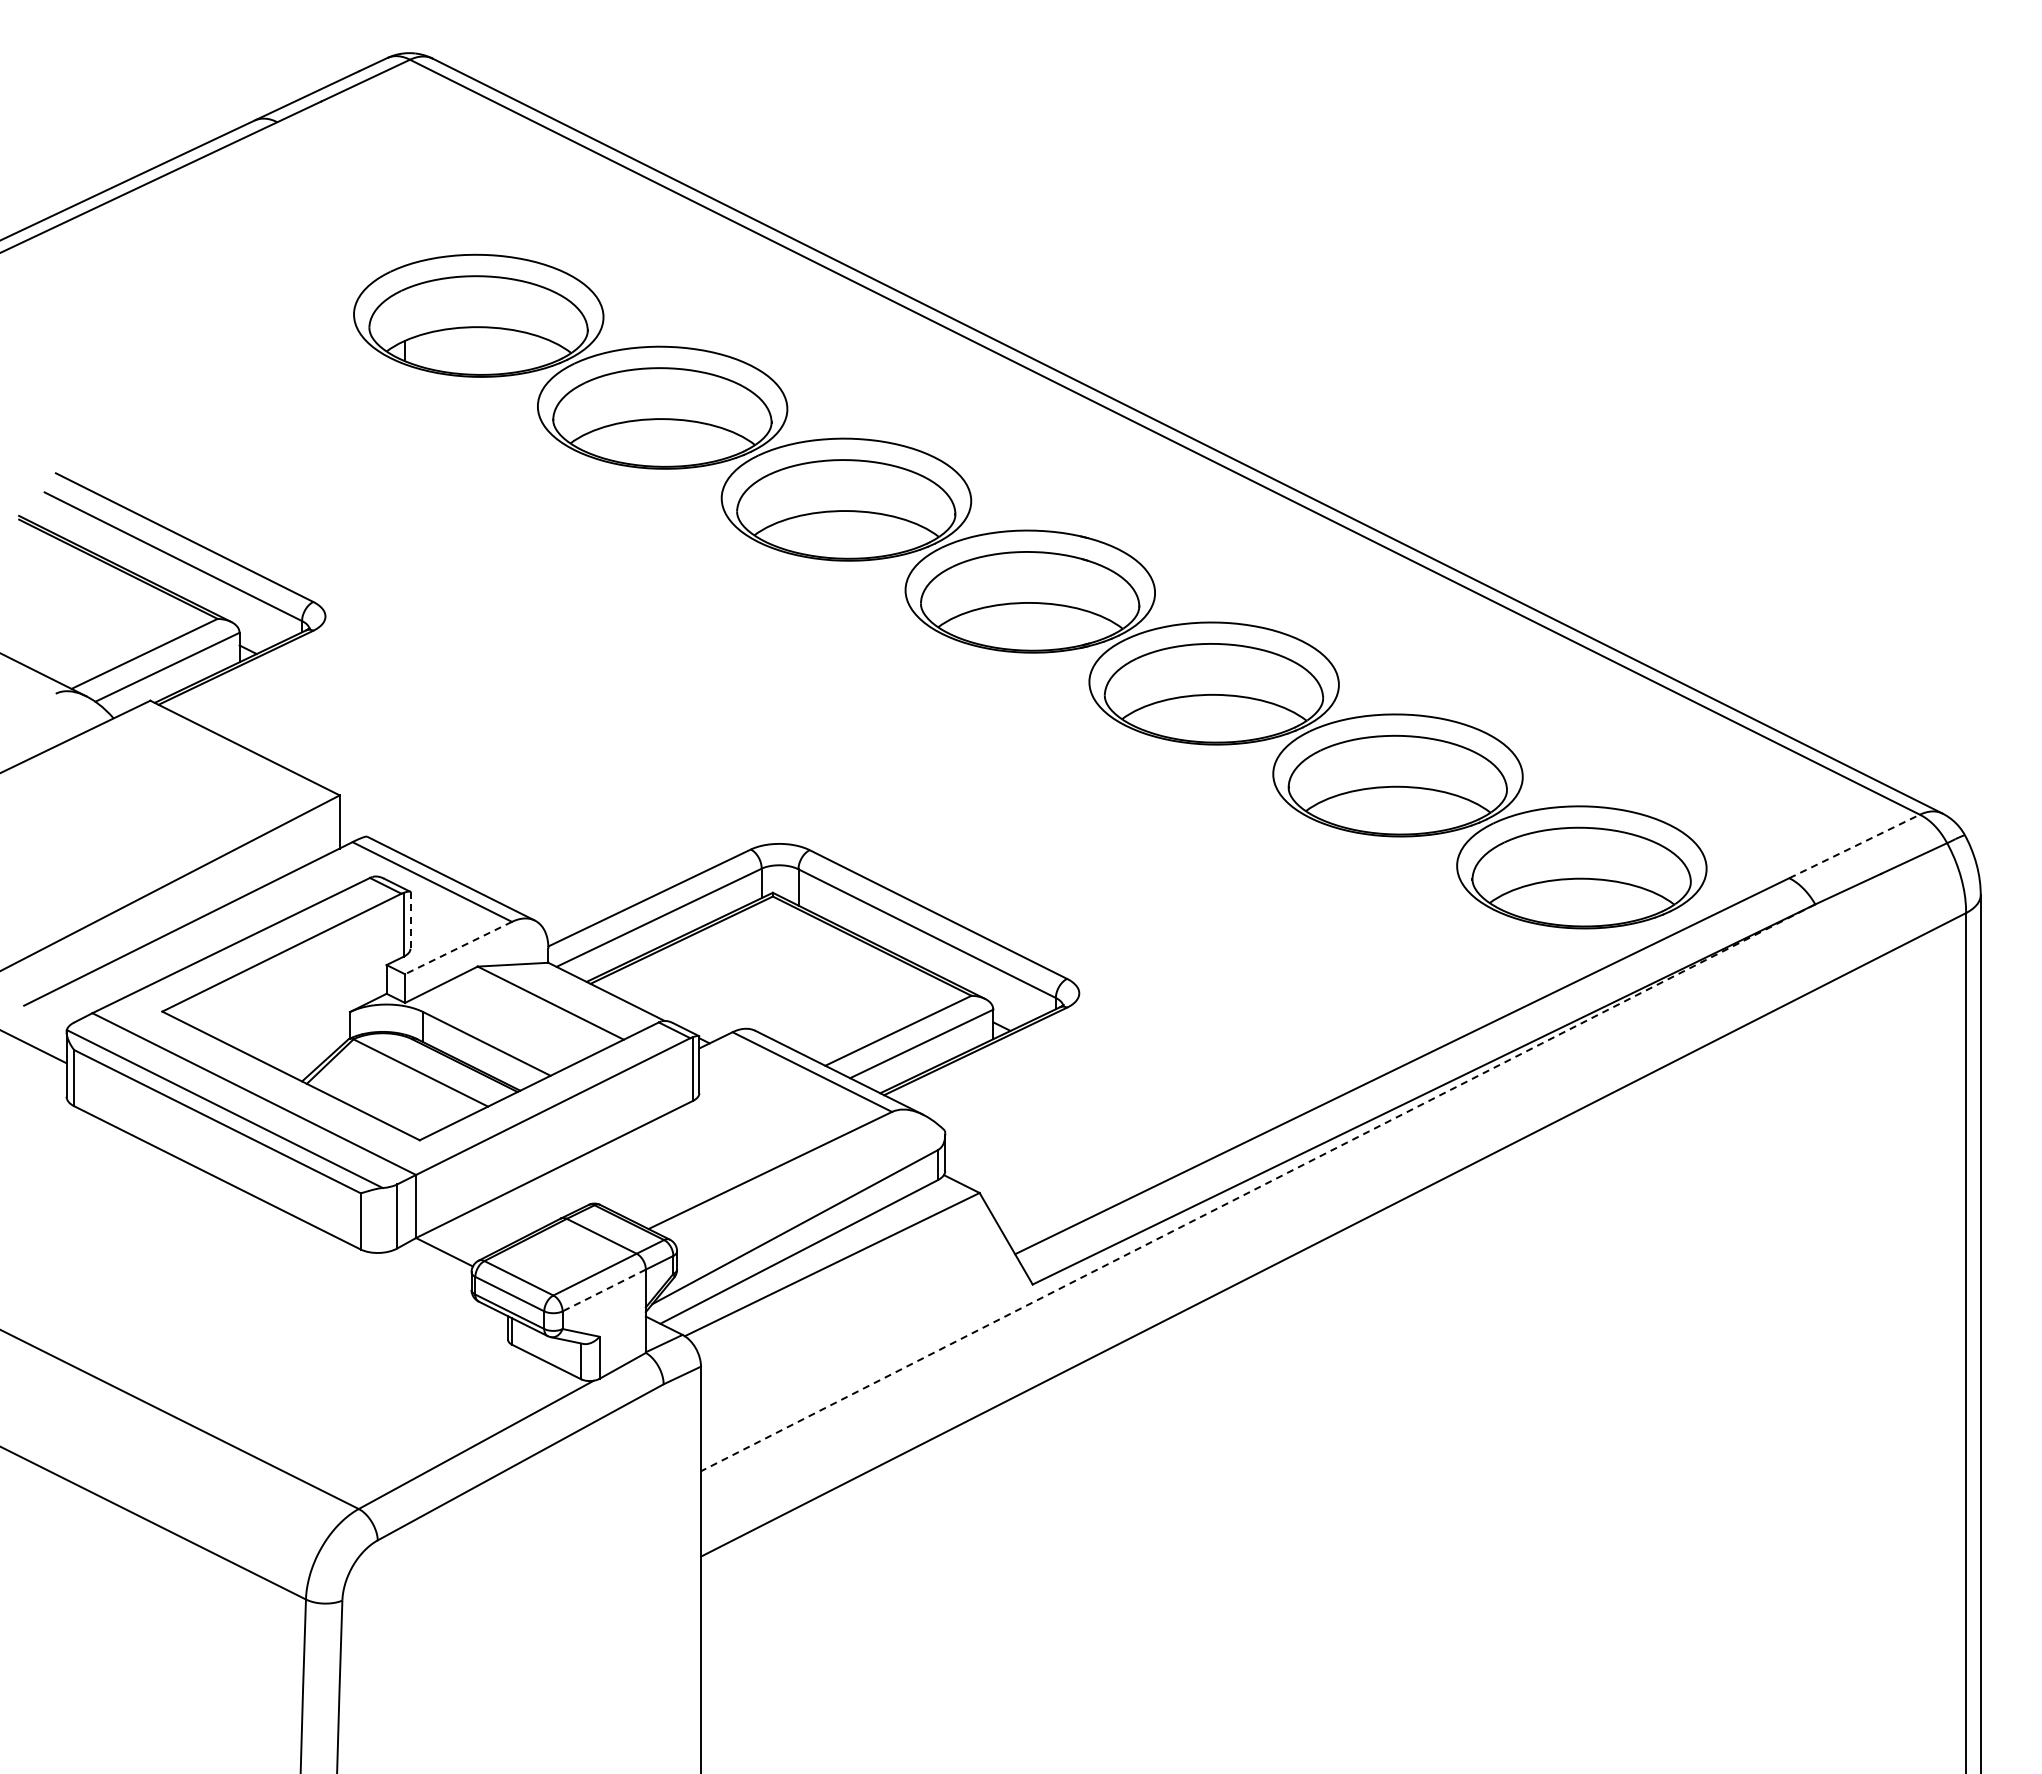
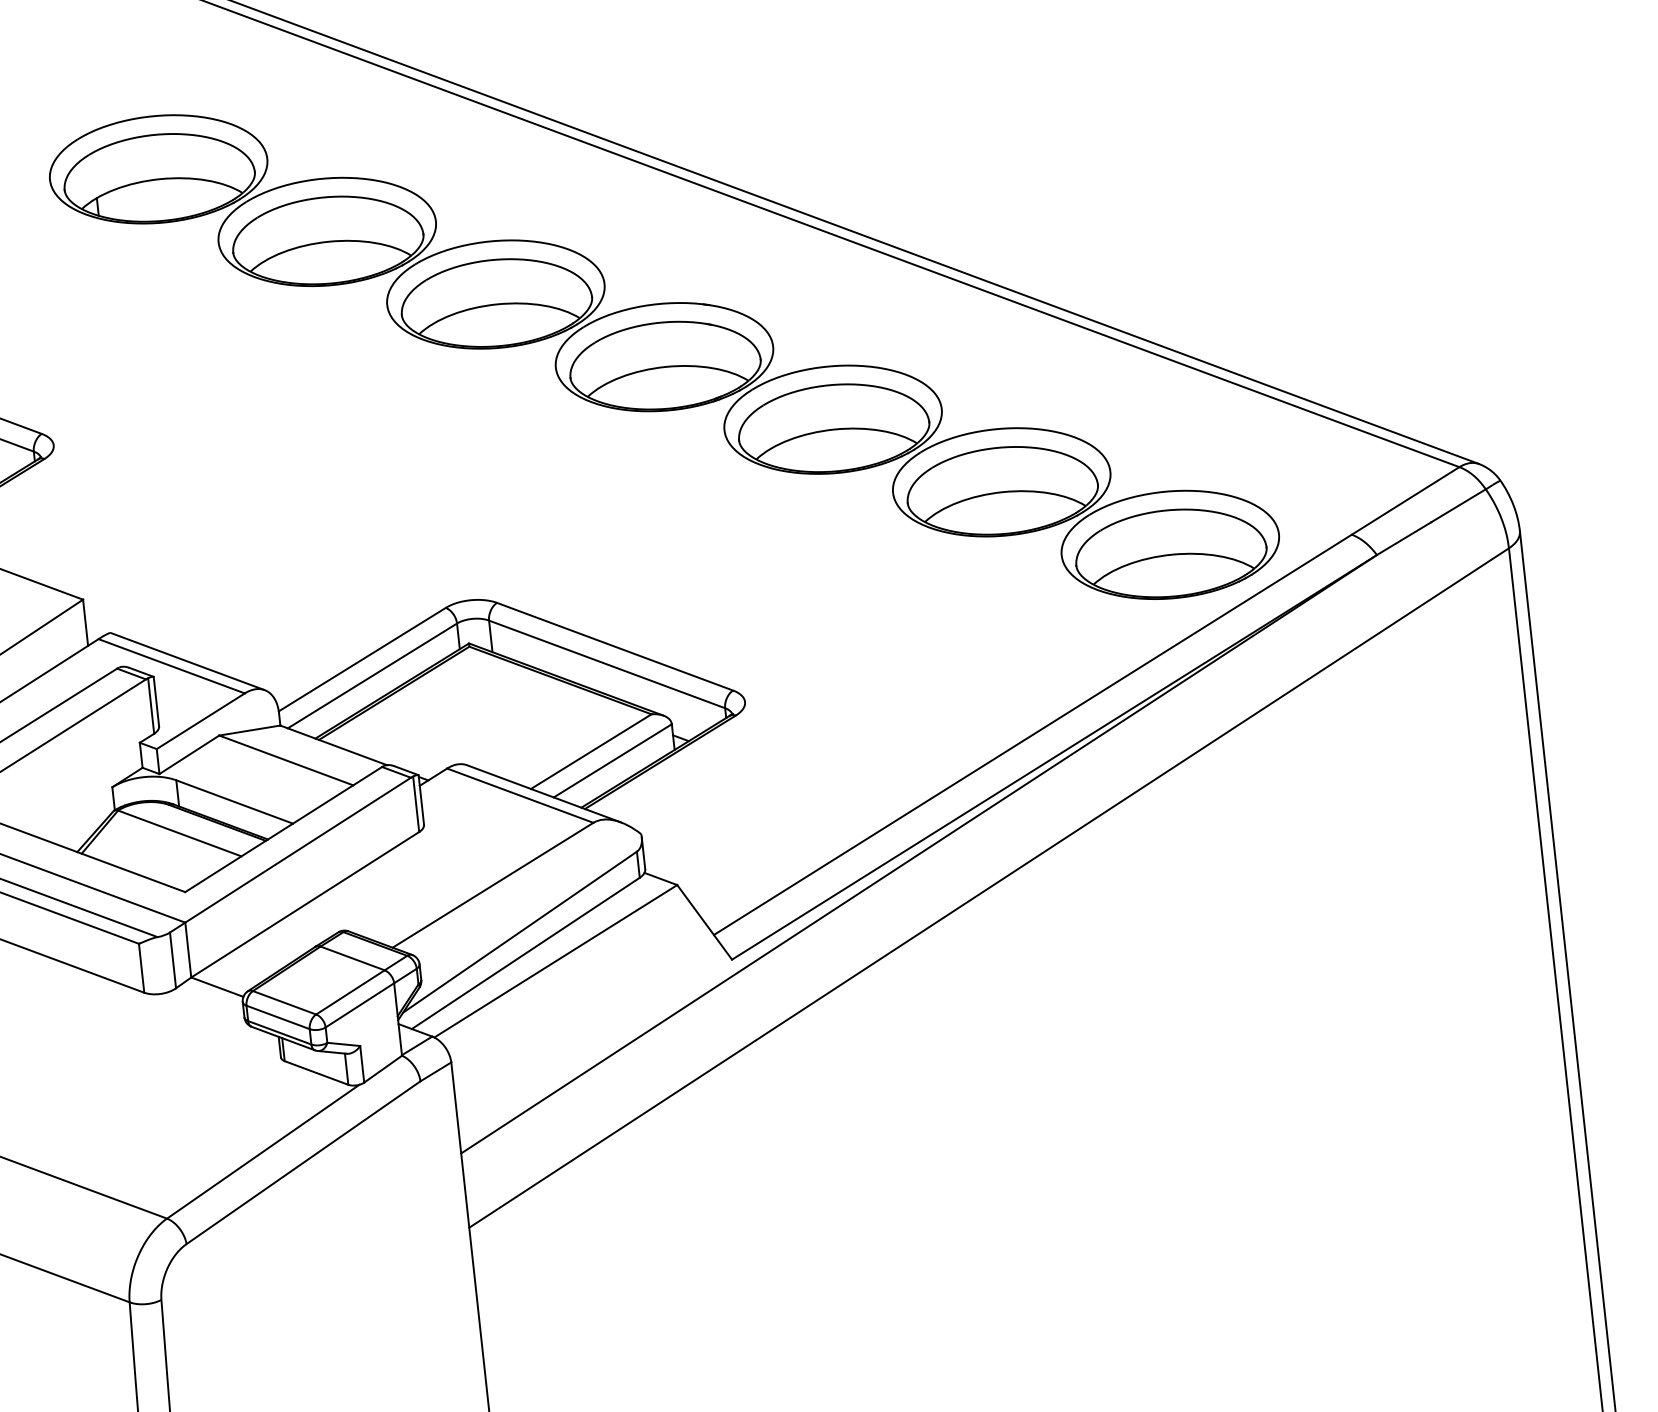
line: (1854, 846) -> (1405, 500), dashed -> solid
line: (410, 921) -> (156, 702), dashed -> solid
line: (458, 948) -> (200, 721), dashed -> solid
line: (1257, 1188) -> (918, 854), dashed -> solid
line: (604, 1290) -> (360, 1005), dashed -> solid

